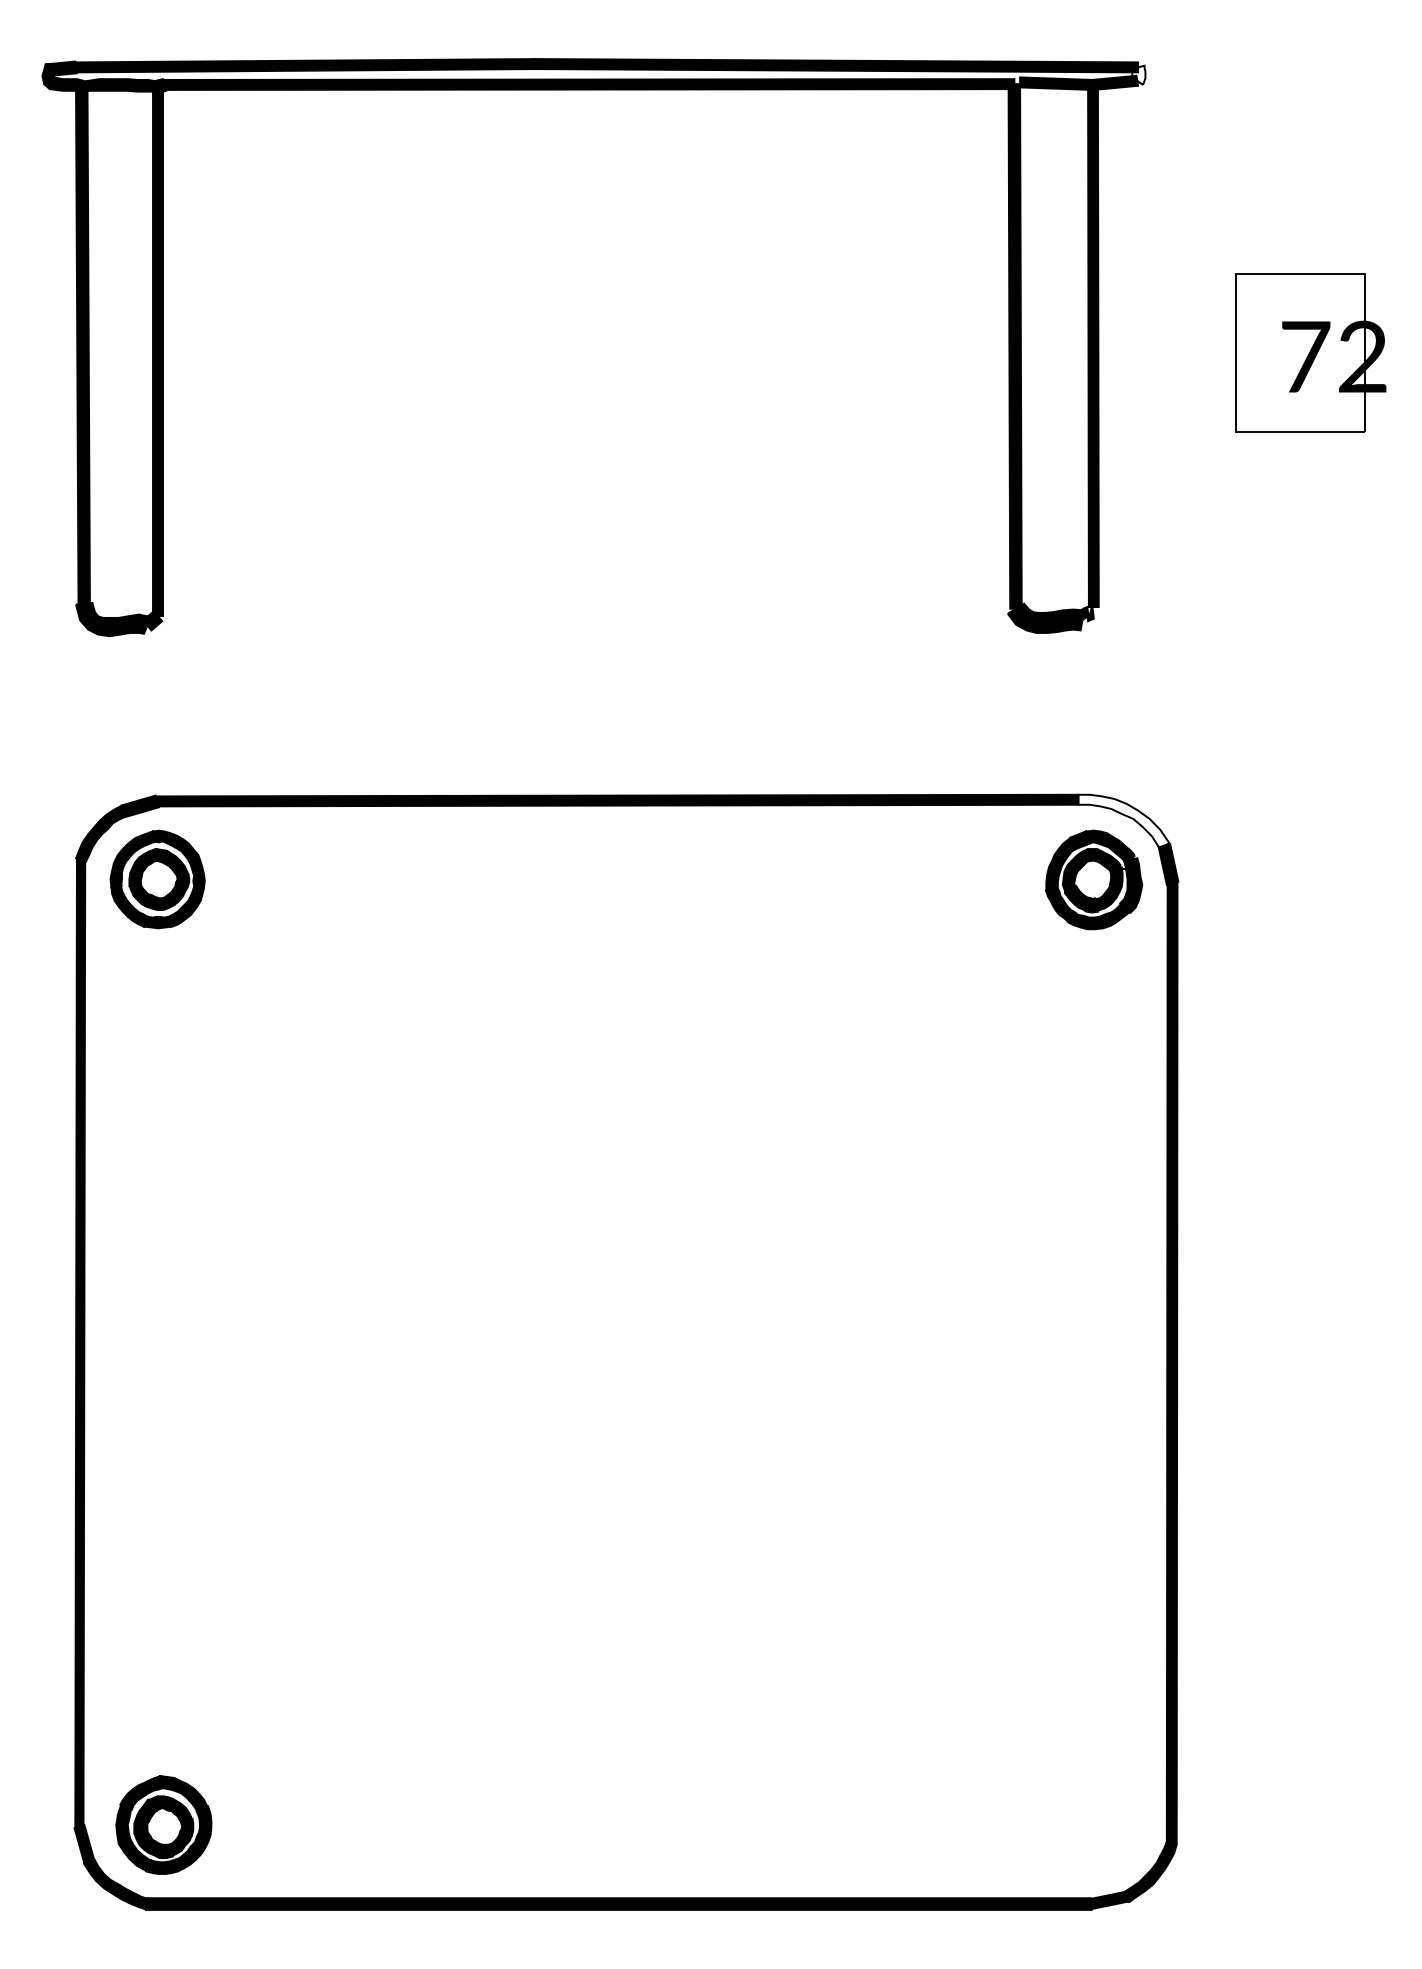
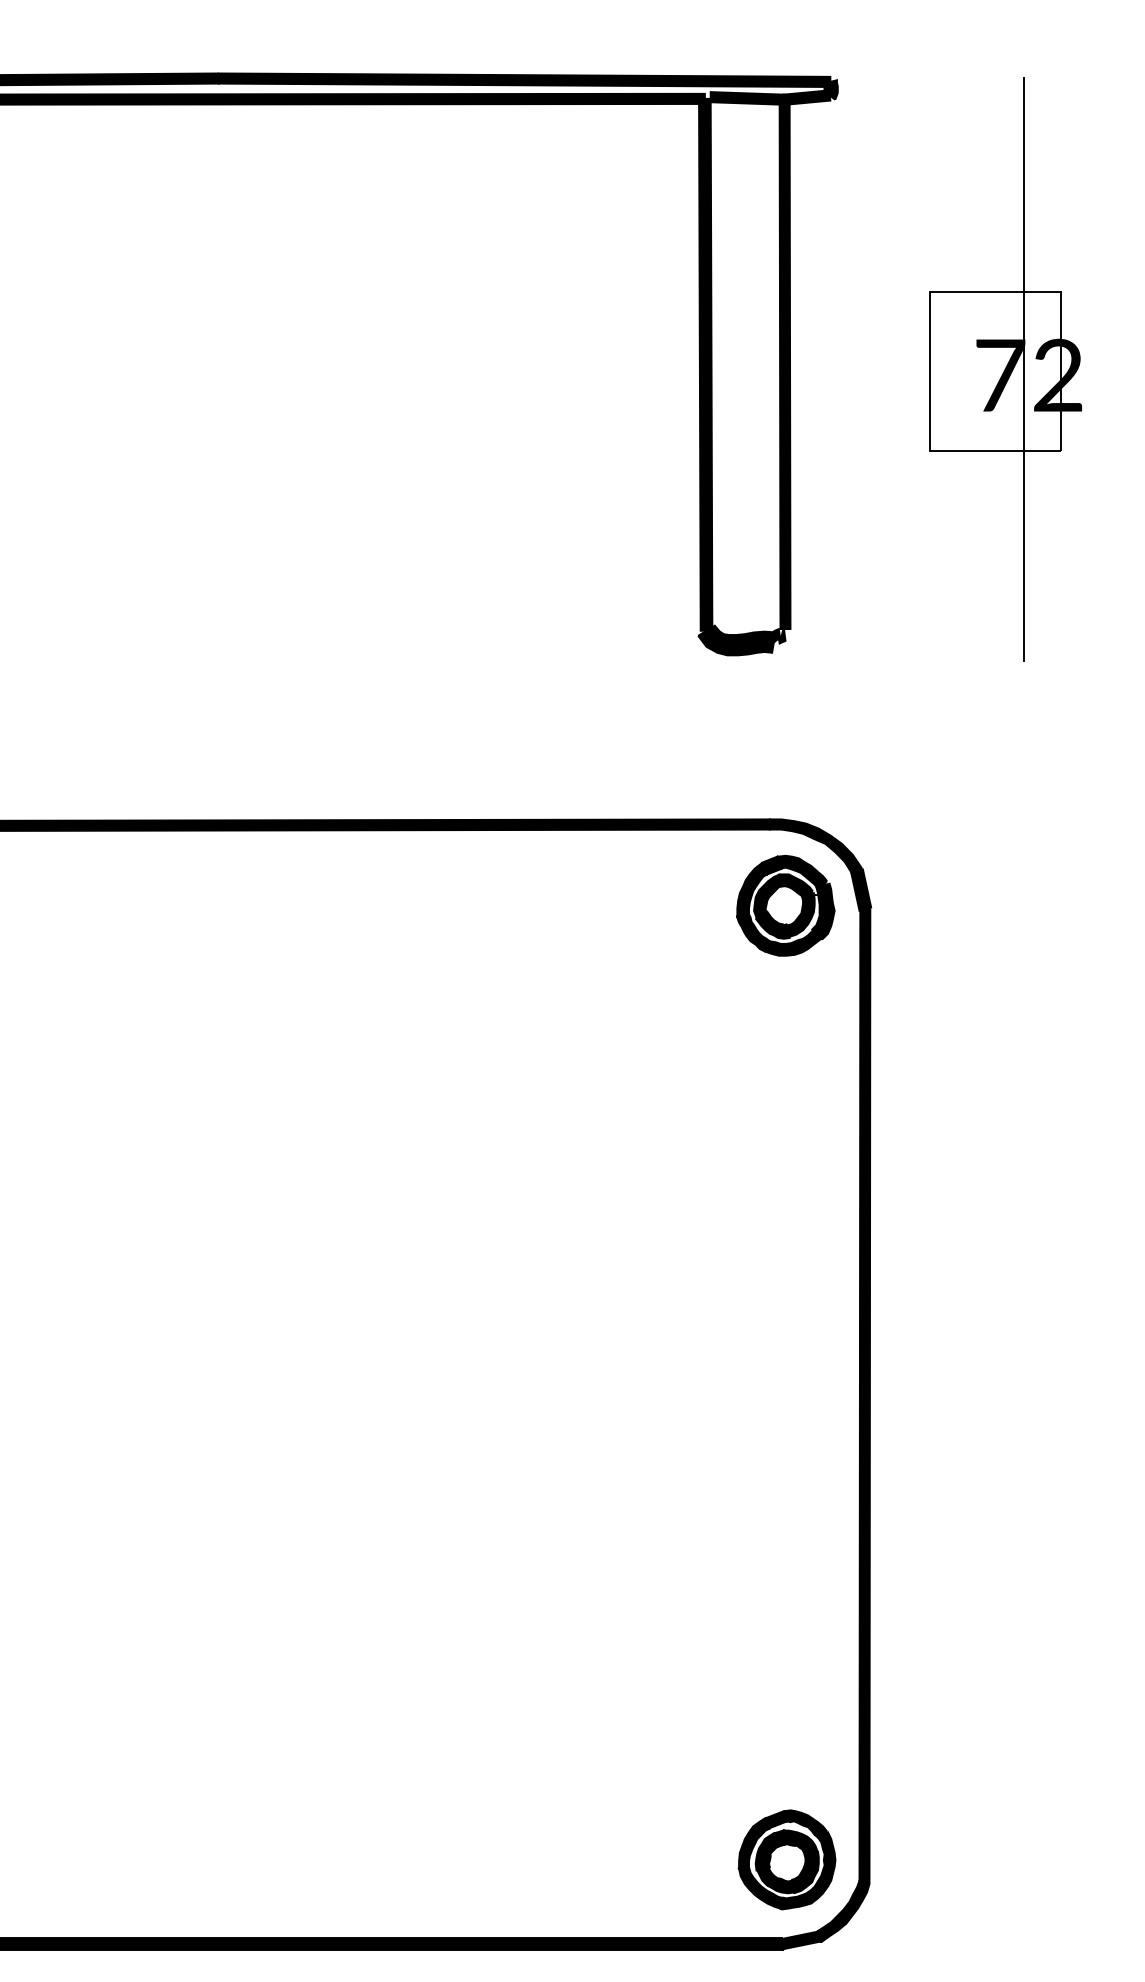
fill: (1138, 75) -> (830, 90), added
line: (1328, 350) -> (1023, 368), added
fill: (1123, 821) -> (815, 846), added
part: (1094, 1820) -> (786, 1859), added

